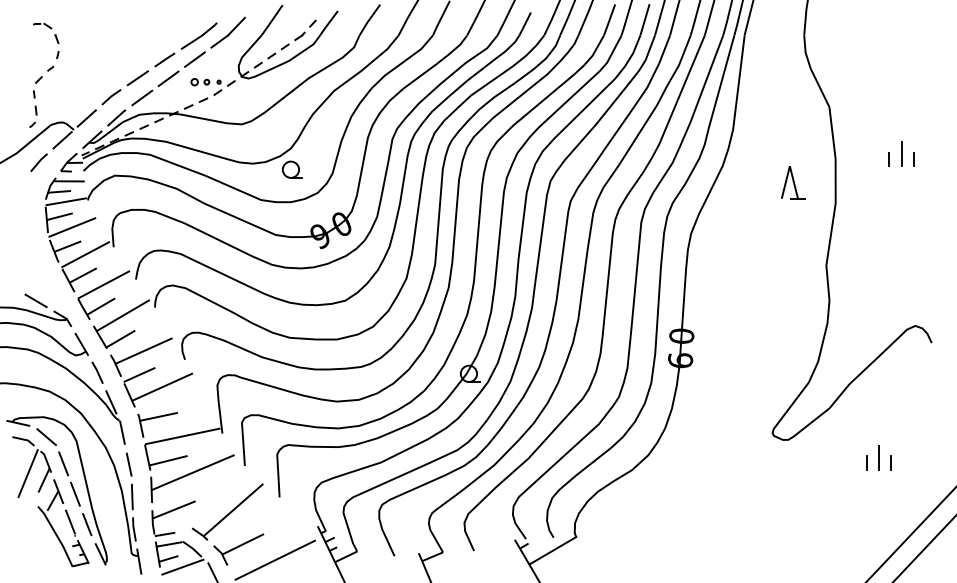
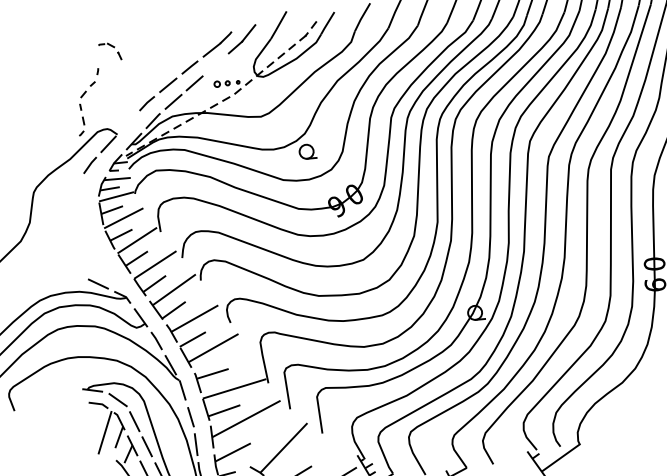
part: (46, 32) -> (110, 51), moved
line: (194, 59) -> (215, 64), removed
line: (86, 118) -> (127, 123), removed

